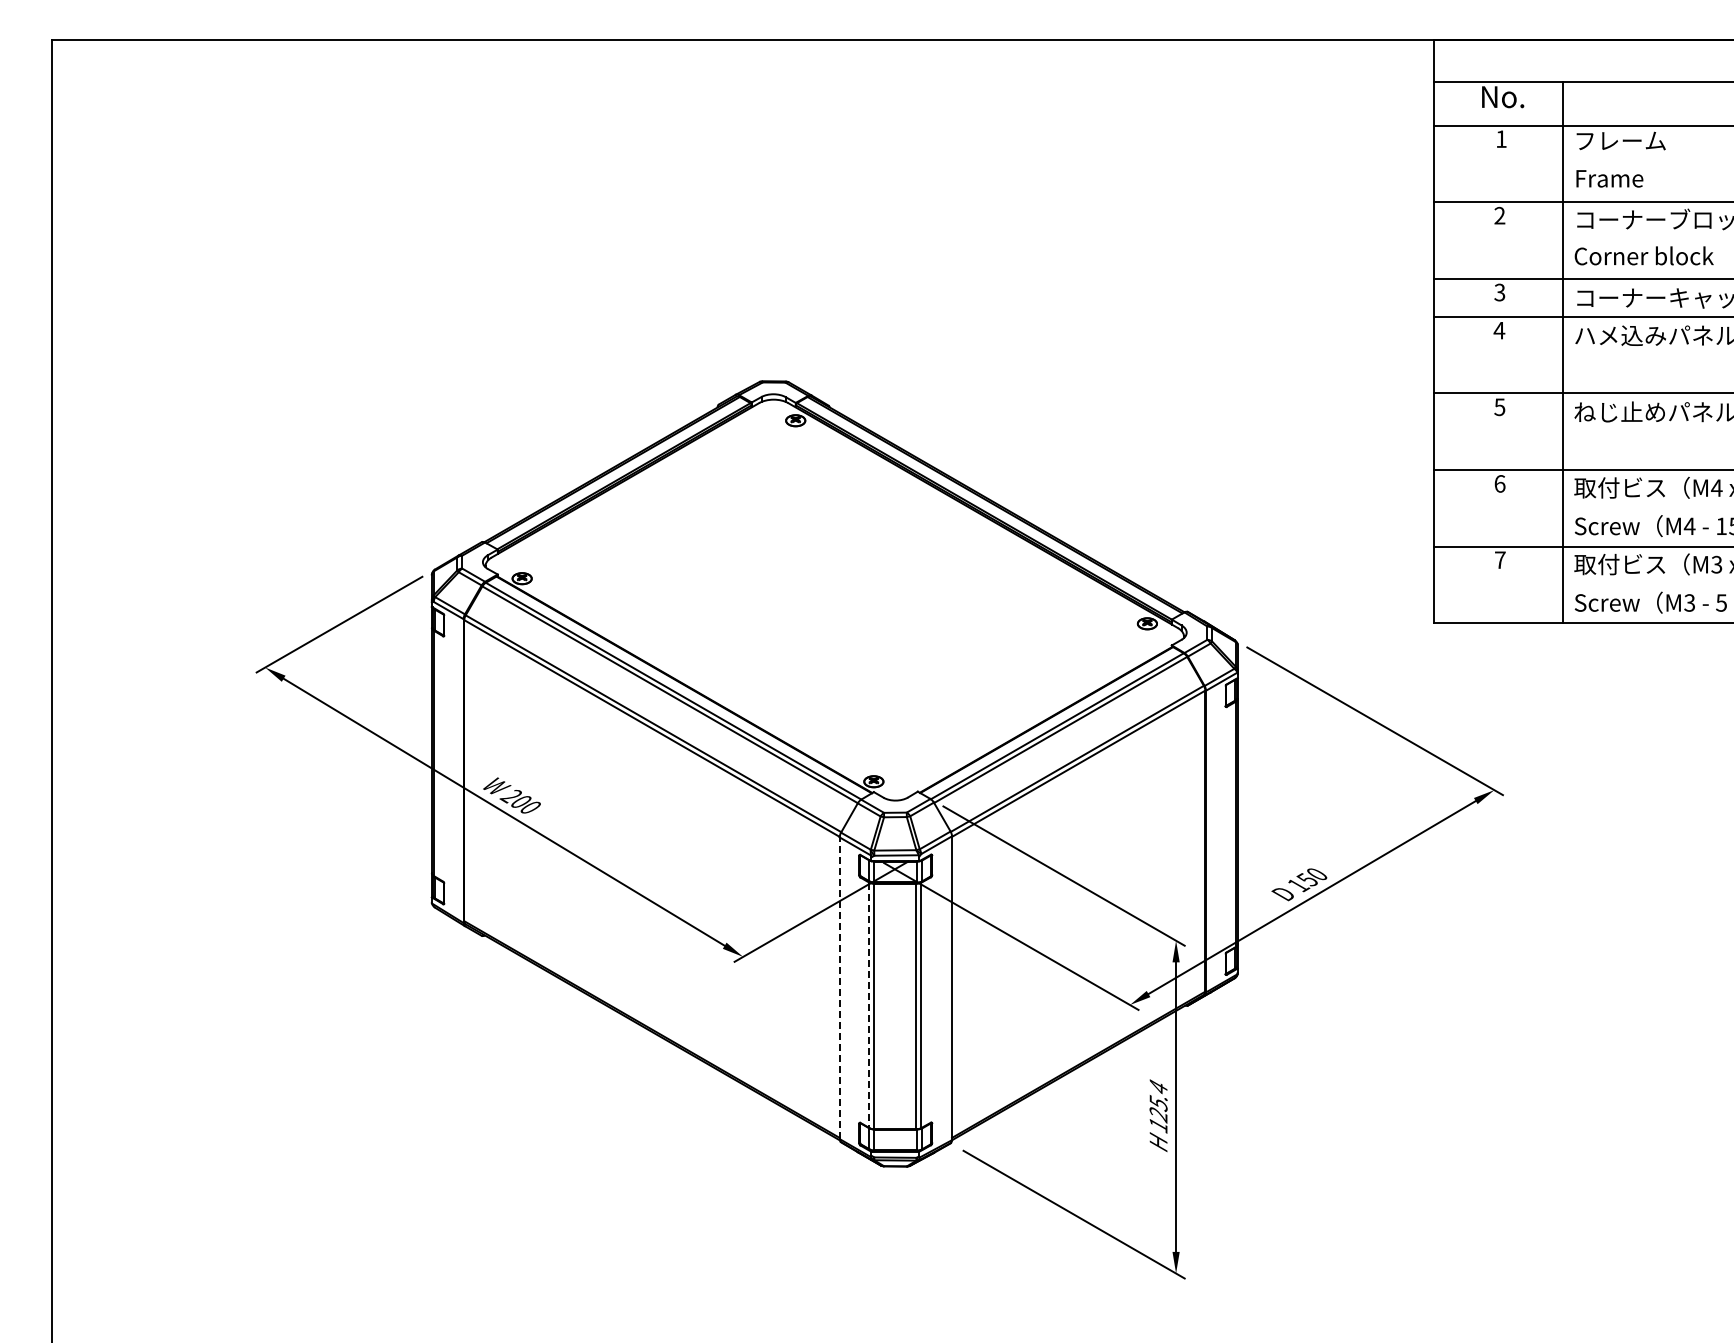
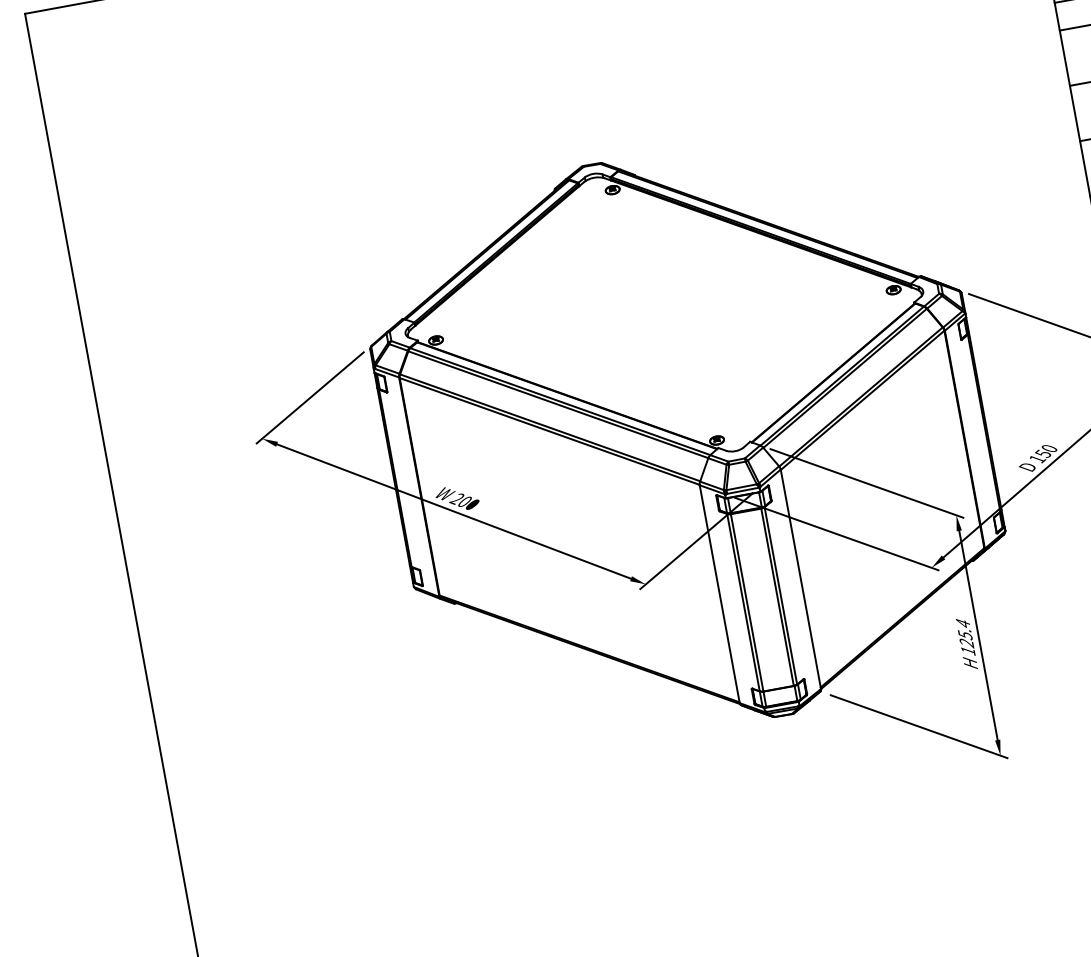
line: (839, 988) -> (719, 594), dashed -> solid
line: (869, 1005) -> (743, 602), dashed -> solid

